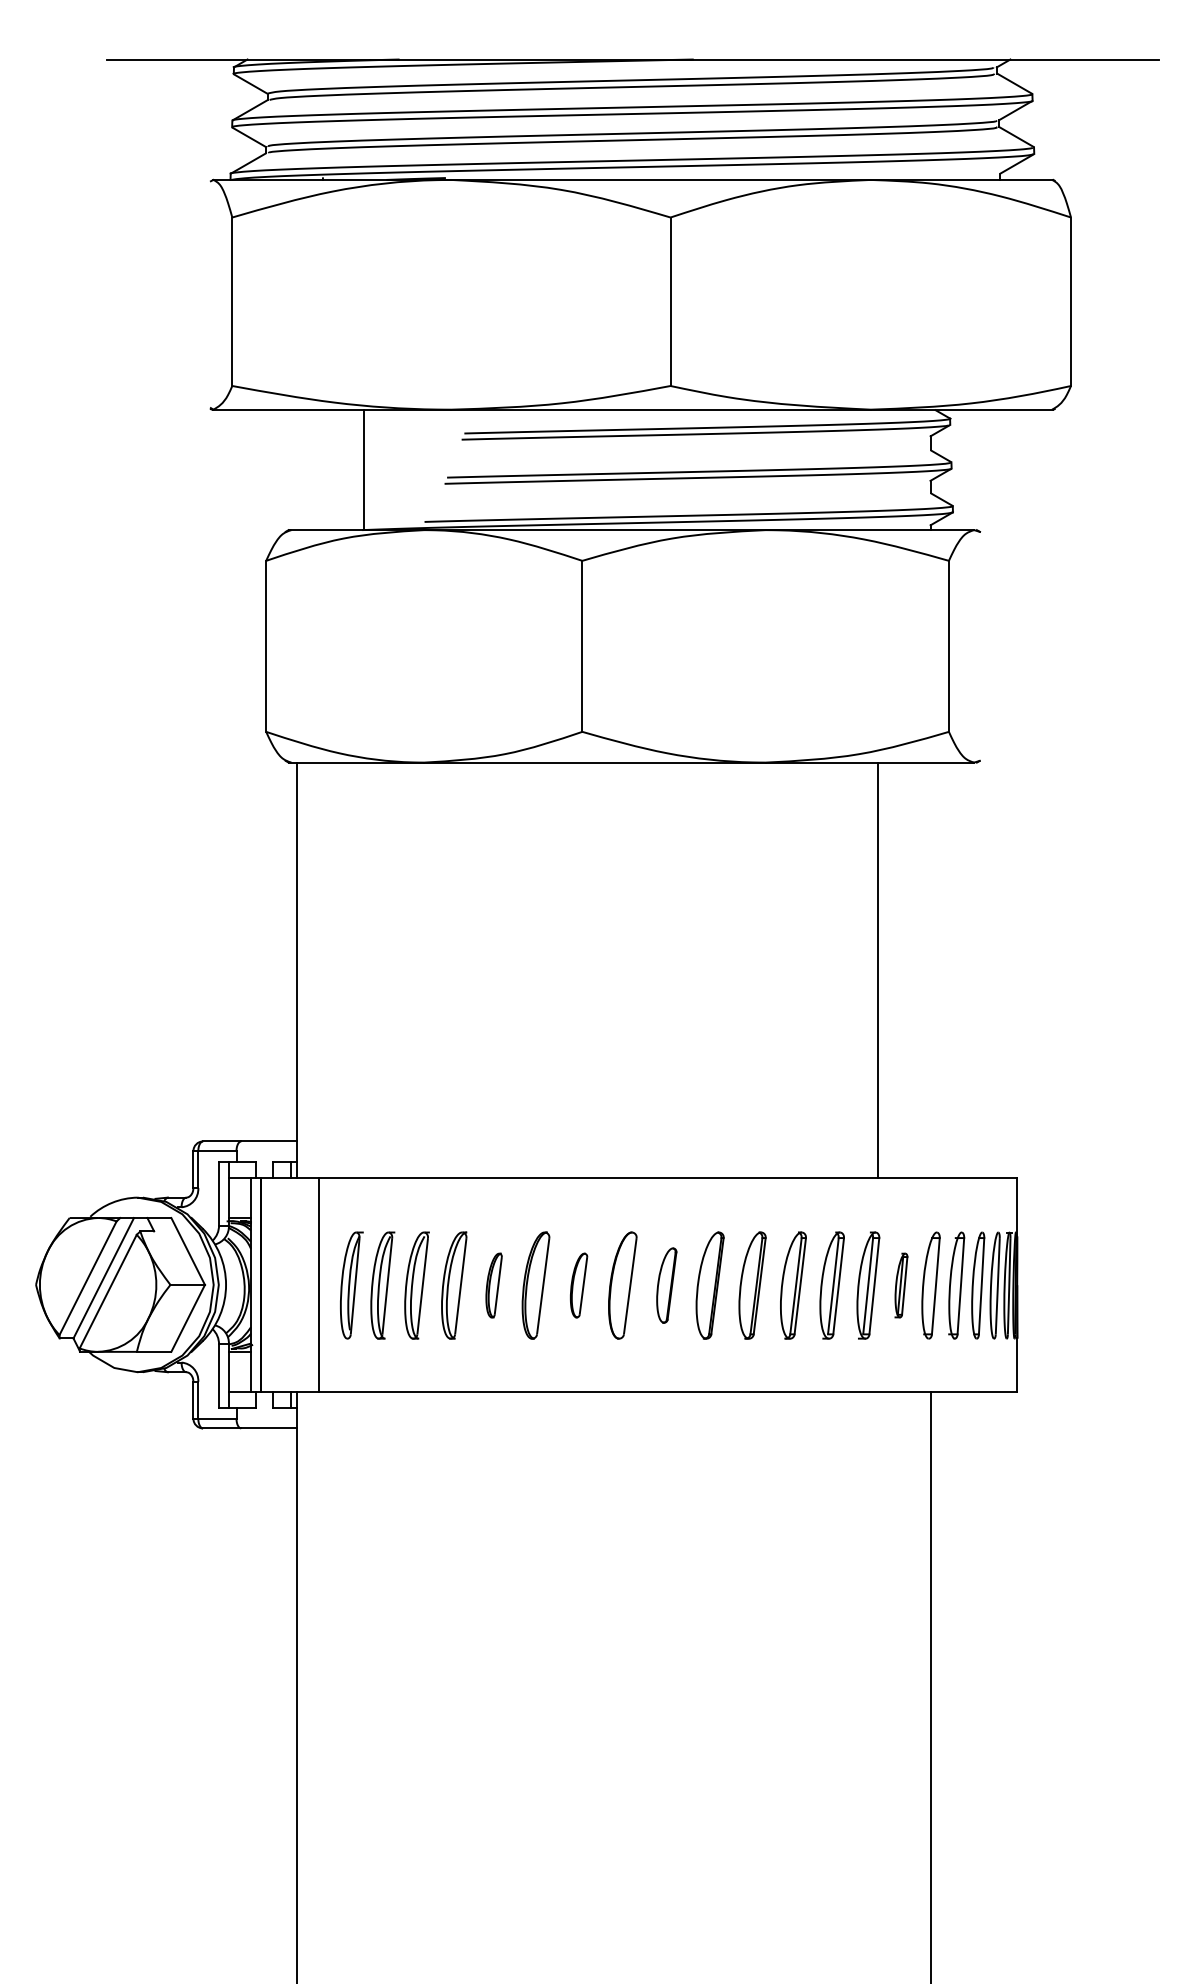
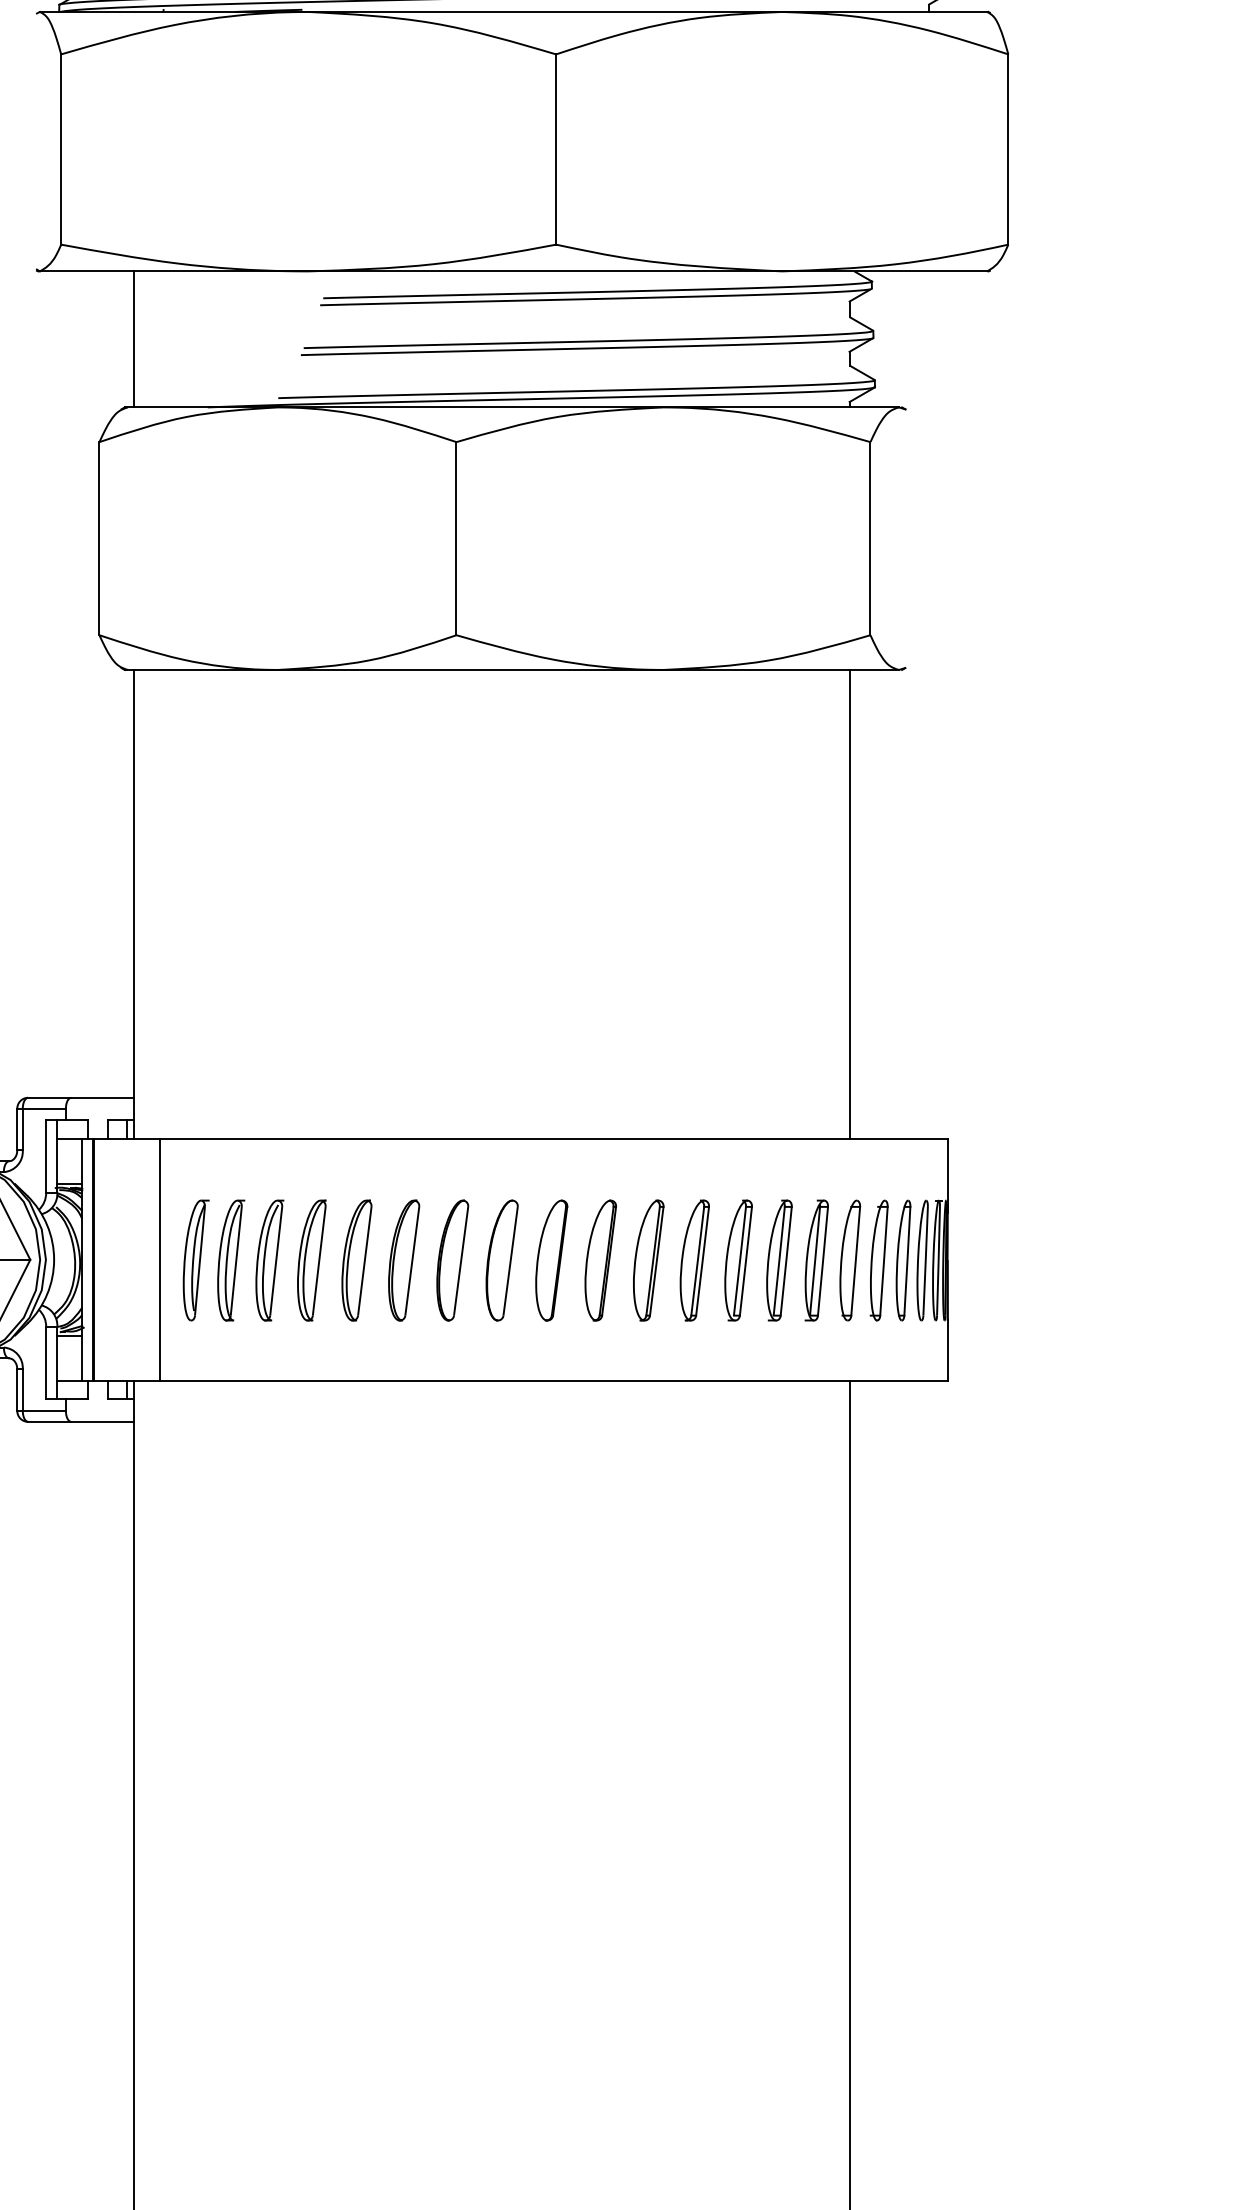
line: (363, 469) -> (133, 338), moved
line: (877, 969) -> (849, 903), moved
part: (493, 1285) -> (356, 1260), size x1.67
part: (578, 1285) -> (452, 1260), size x1.67
part: (666, 1285) -> (551, 1260), size x1.43
part: (901, 1285) -> (816, 1260), size x1.67

